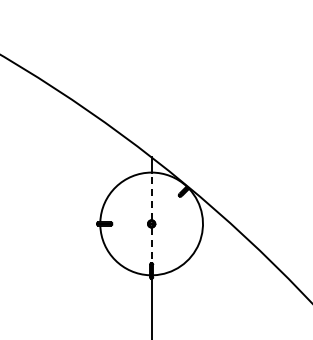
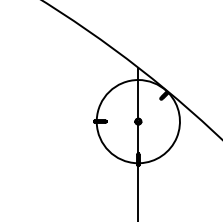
line: (151, 196) -> (138, 99), dashed -> solid
line: (151, 245) -> (138, 139), dashed -> solid

